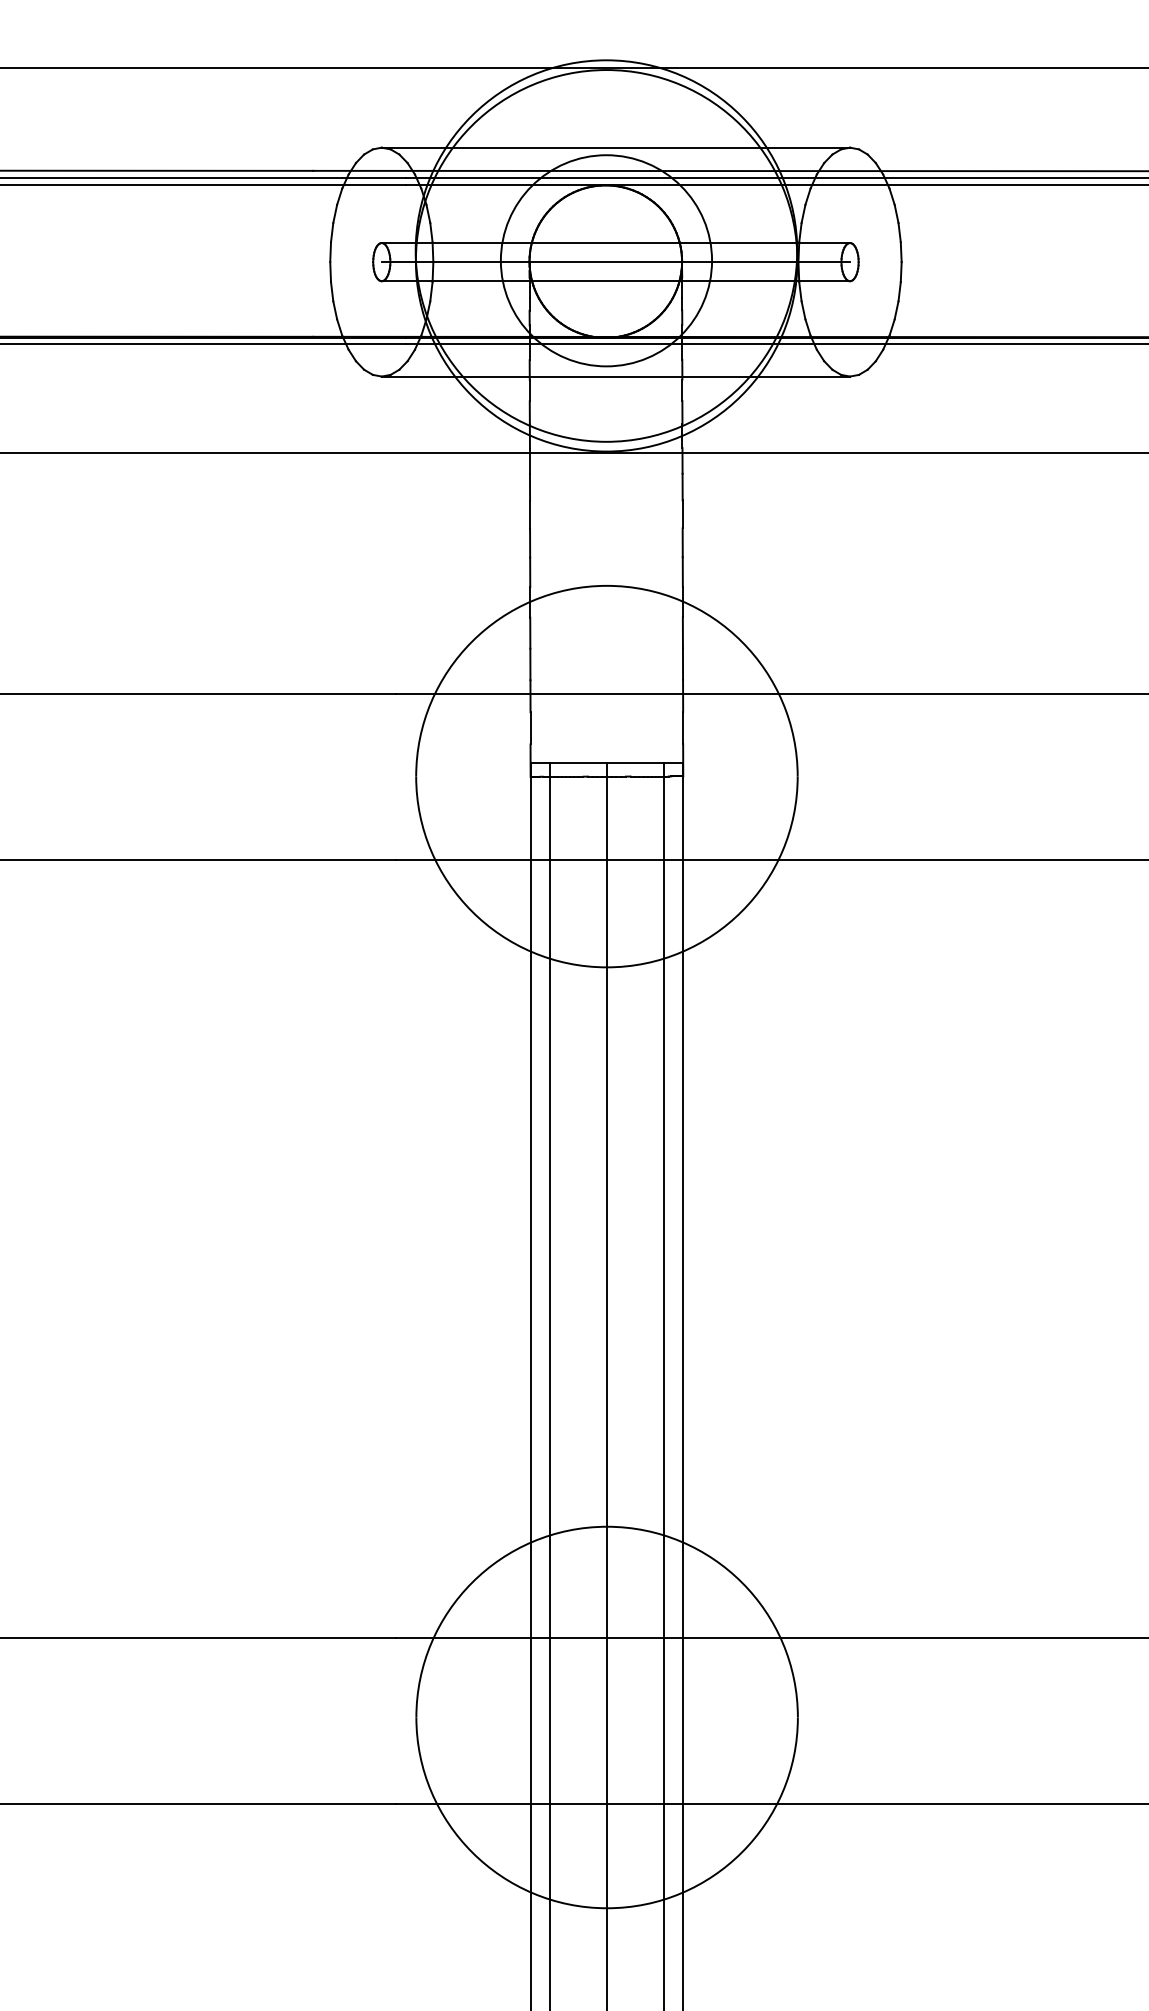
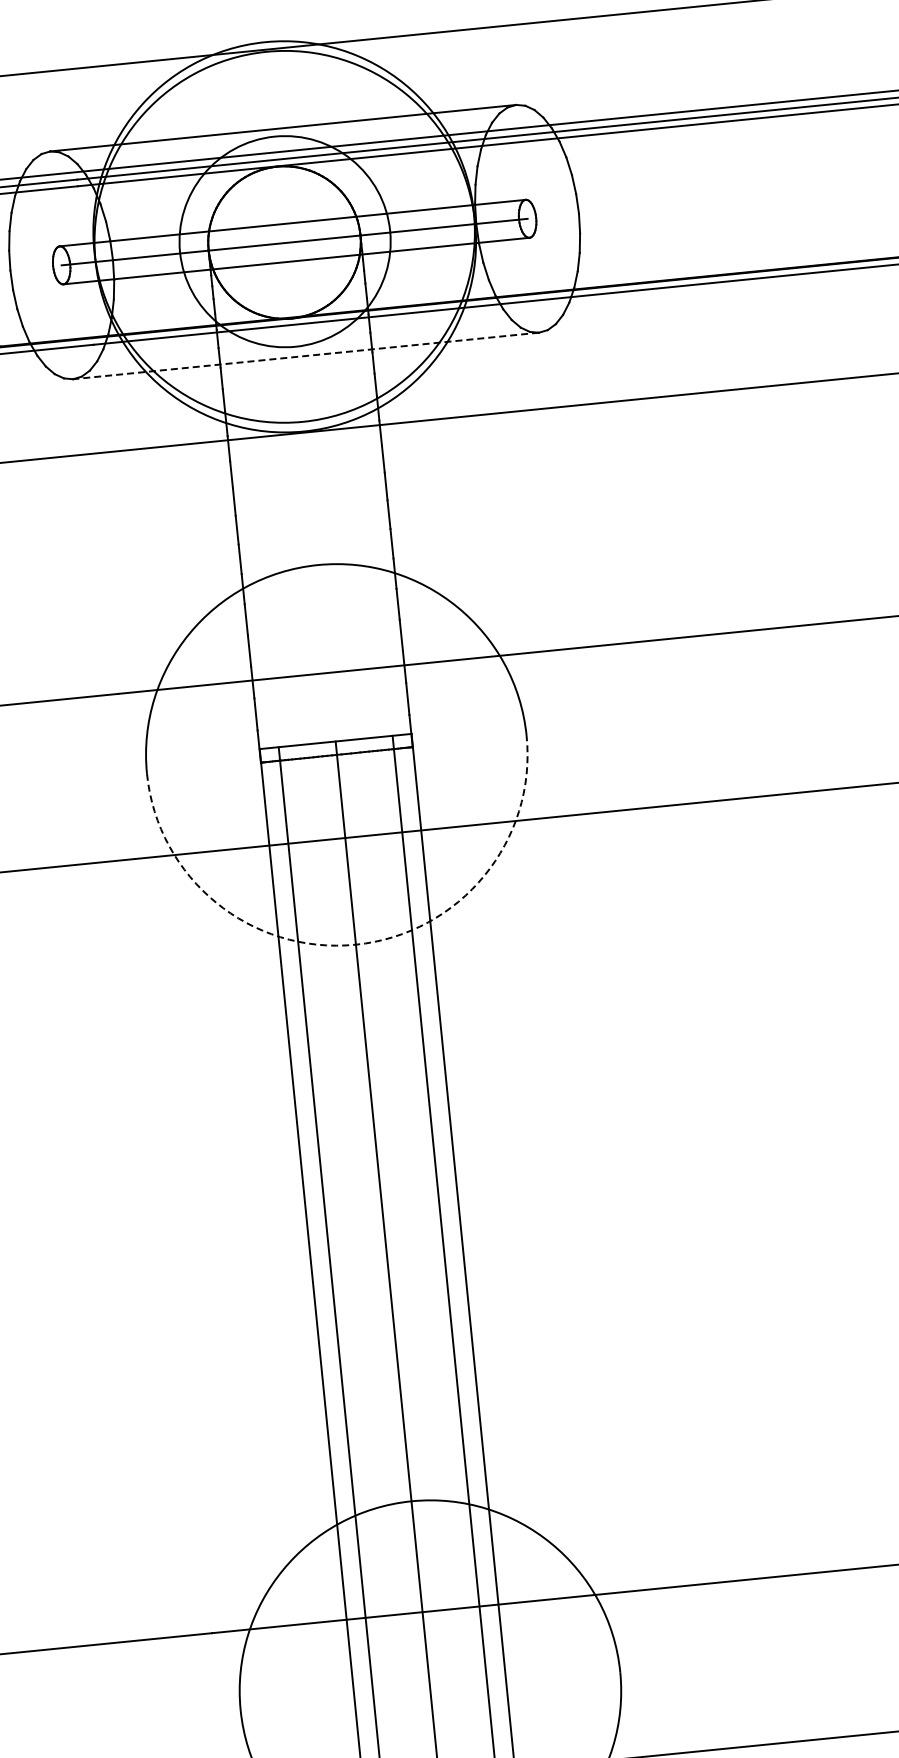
line: (615, 376) -> (305, 355), solid -> dashed
arc: (606, 967) -> (355, 944), solid -> dashed

